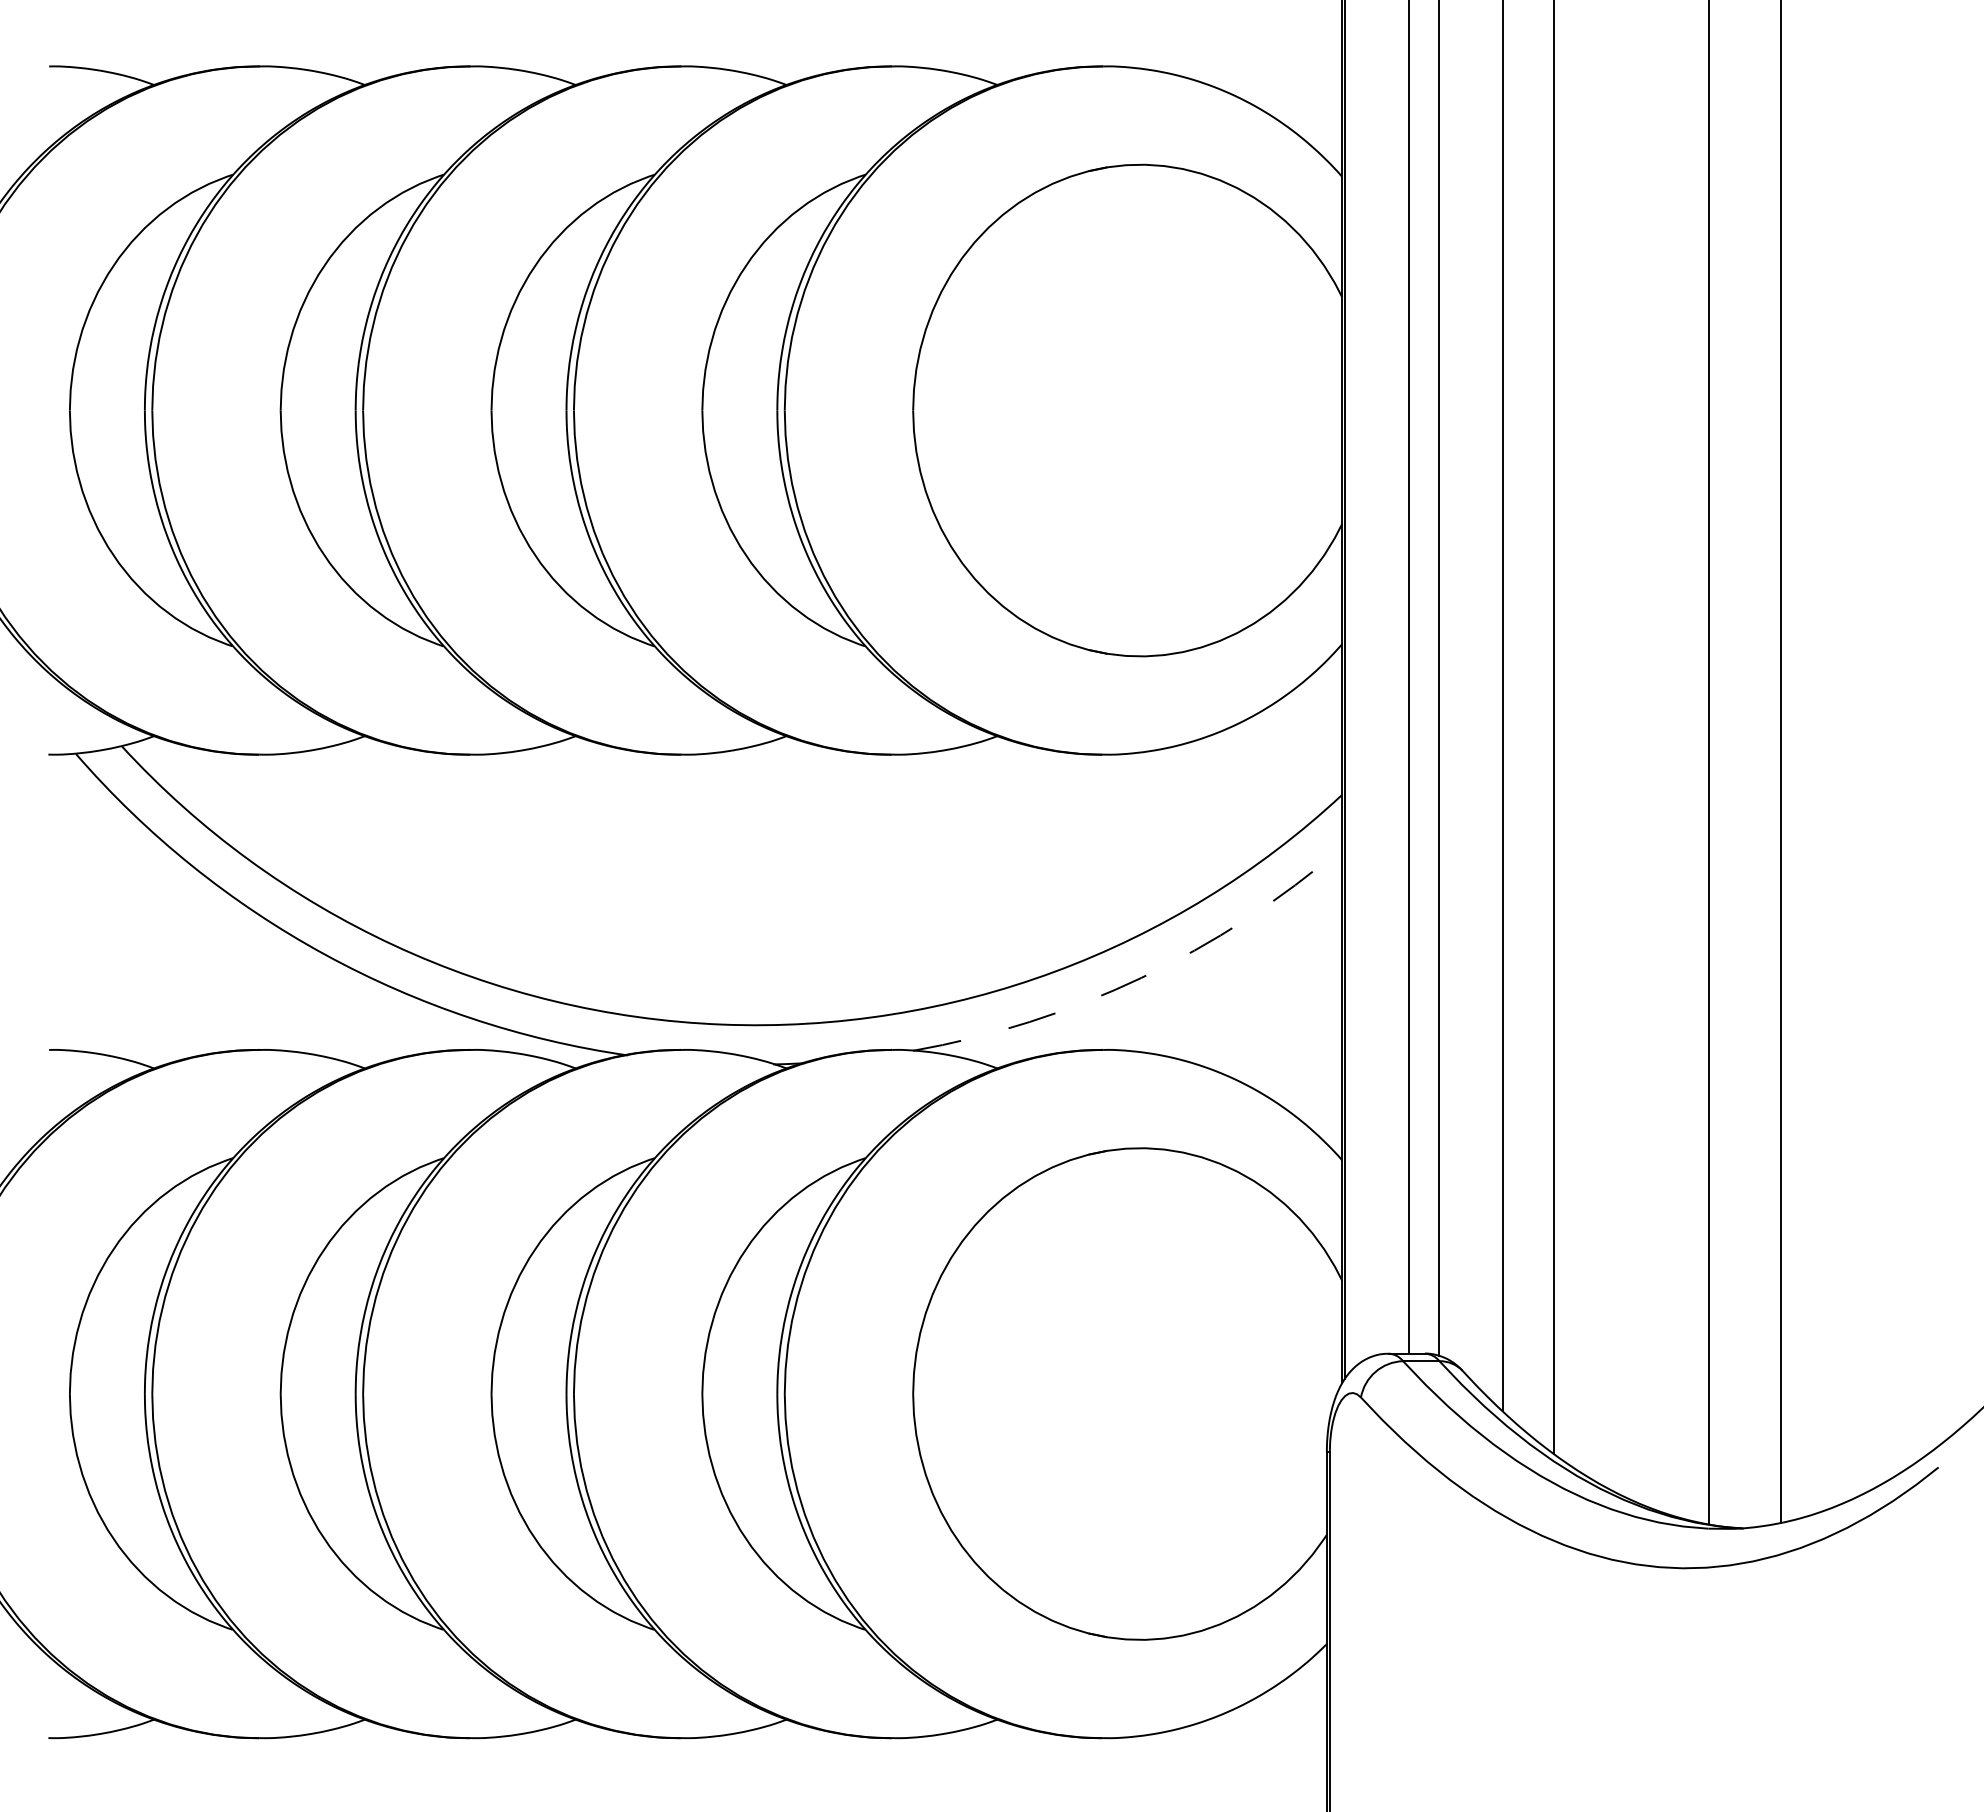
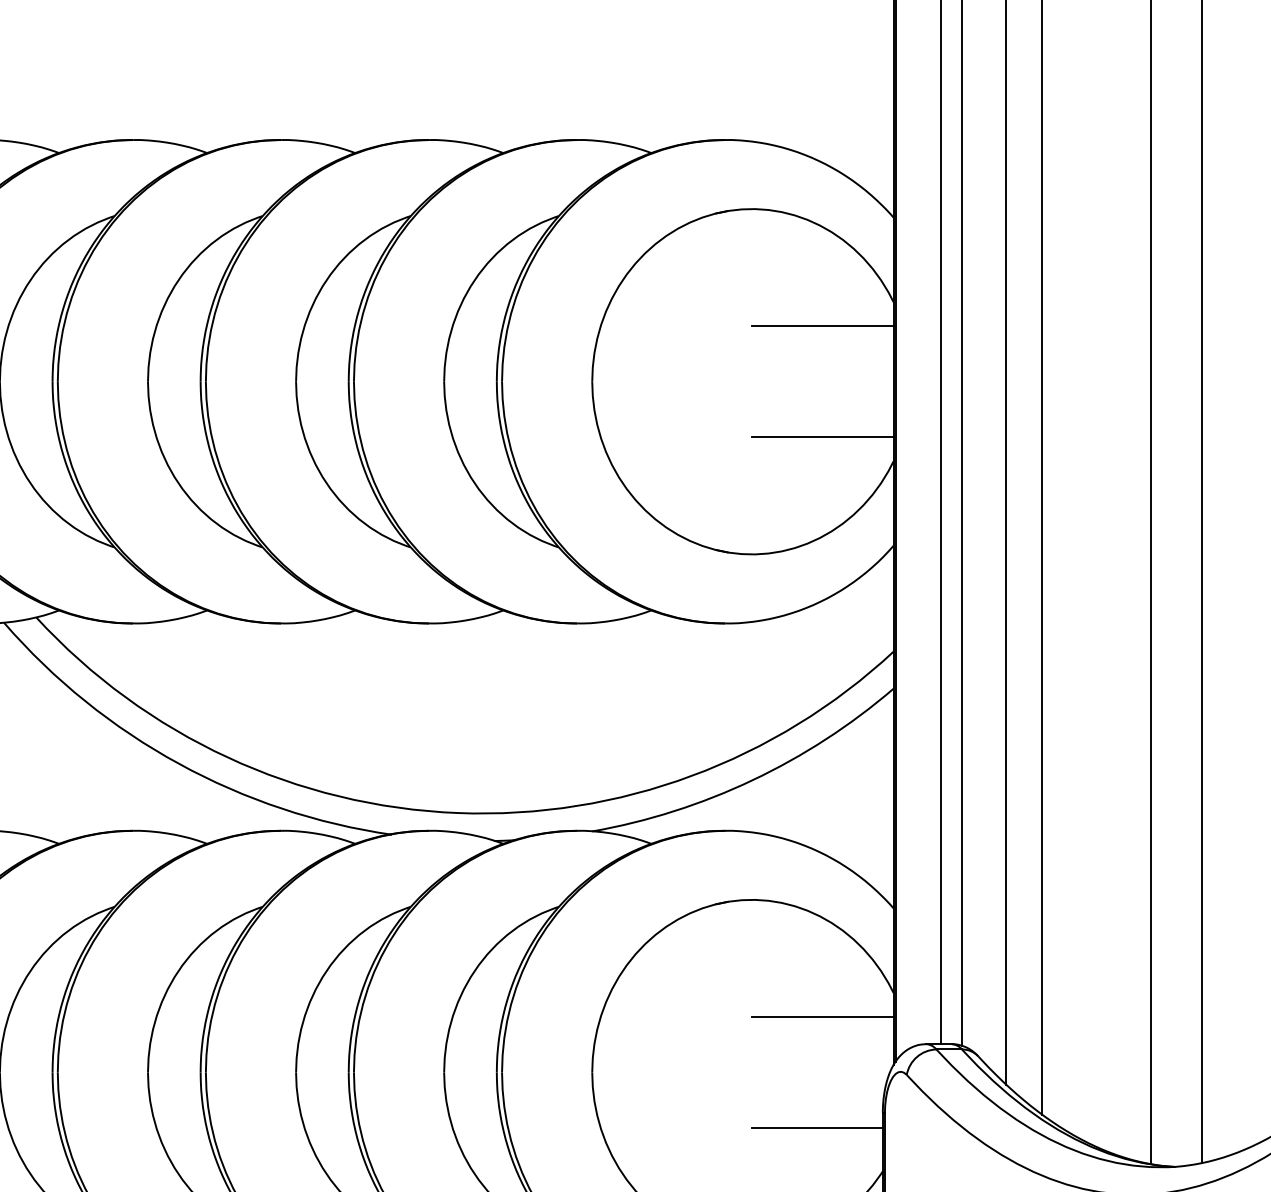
line: (1241, 331) -> (822, 326), added
line: (1241, 489) -> (822, 437), added
arc: (1141, 978) -> (752, 780), dashed -> solid
line: (1241, 1315) -> (822, 1017), added
line: (1233, 1472) -> (817, 1127), added

